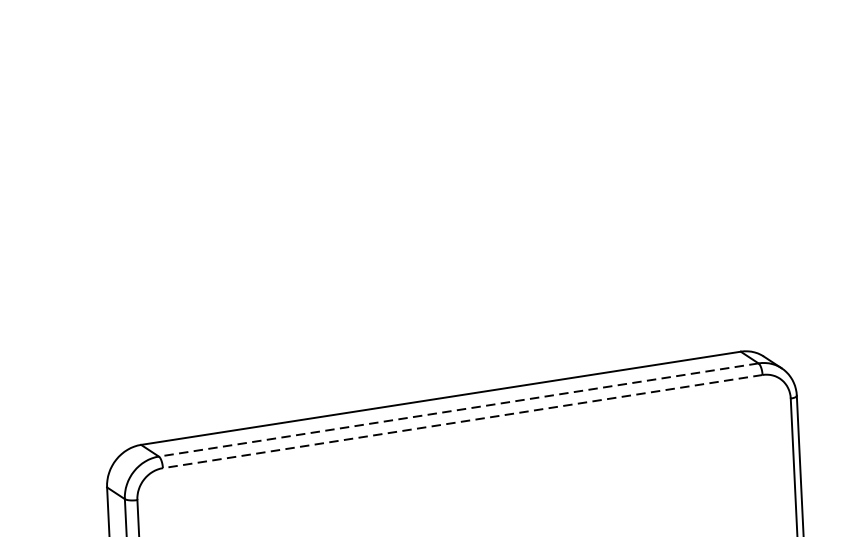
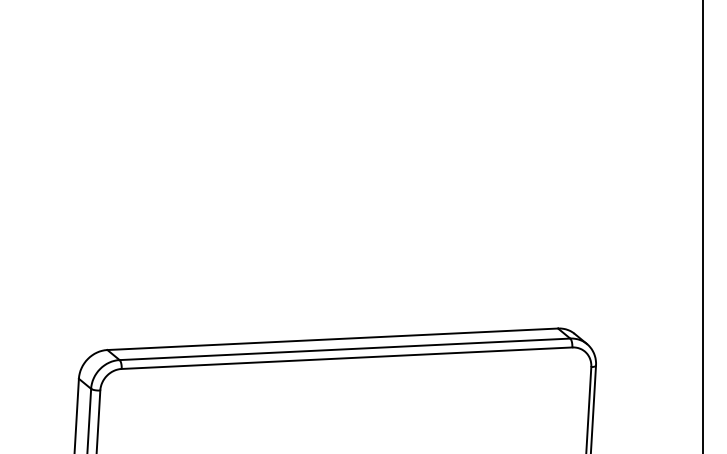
line: (458, 410) -> (344, 349), dashed -> solid
line: (463, 421) -> (347, 358), dashed -> solid

